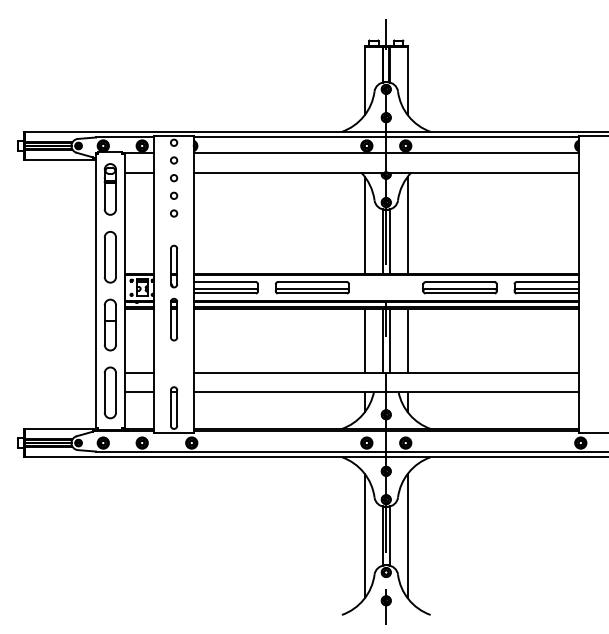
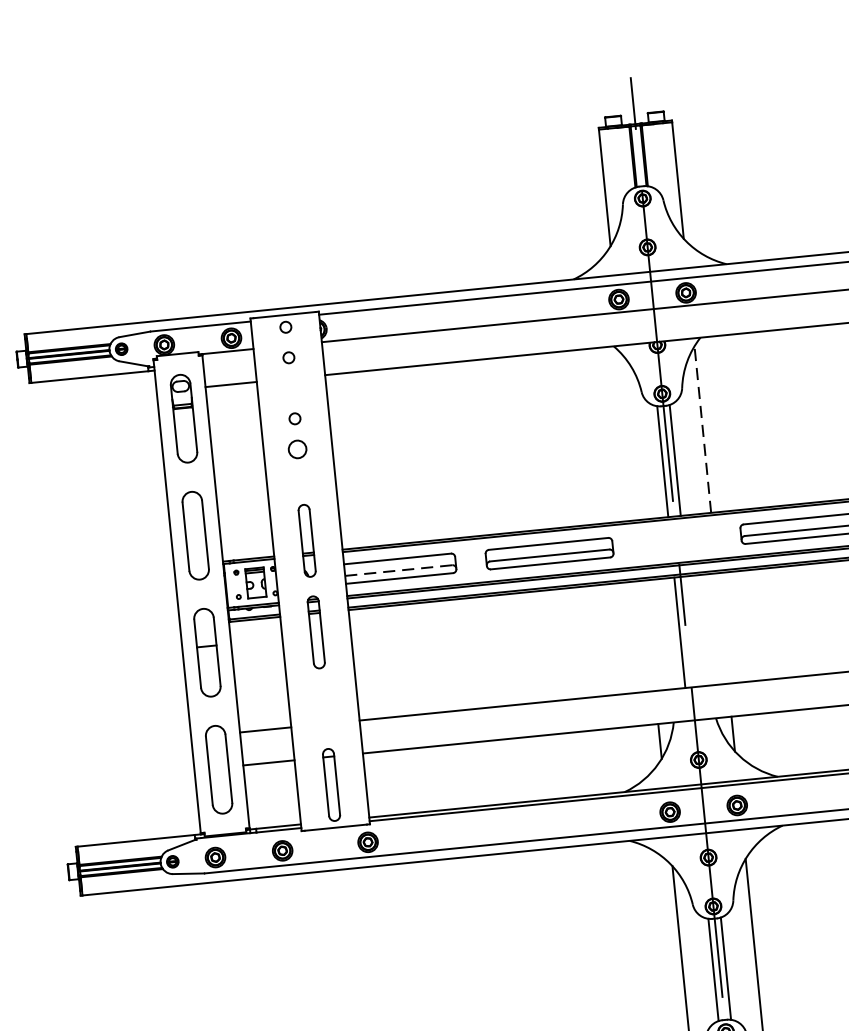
circle: (174, 178) -> (292, 388), removed
circle: (174, 213) -> (298, 449), size x1.6
line: (407, 224) -> (702, 428), solid -> dashed
line: (365, 225) -> (630, 437), removed
line: (225, 288) -> (399, 569), solid -> dashed
line: (365, 340) -> (650, 635), removed
line: (389, 340) -> (691, 631), removed
line: (407, 340) -> (722, 628), removed

